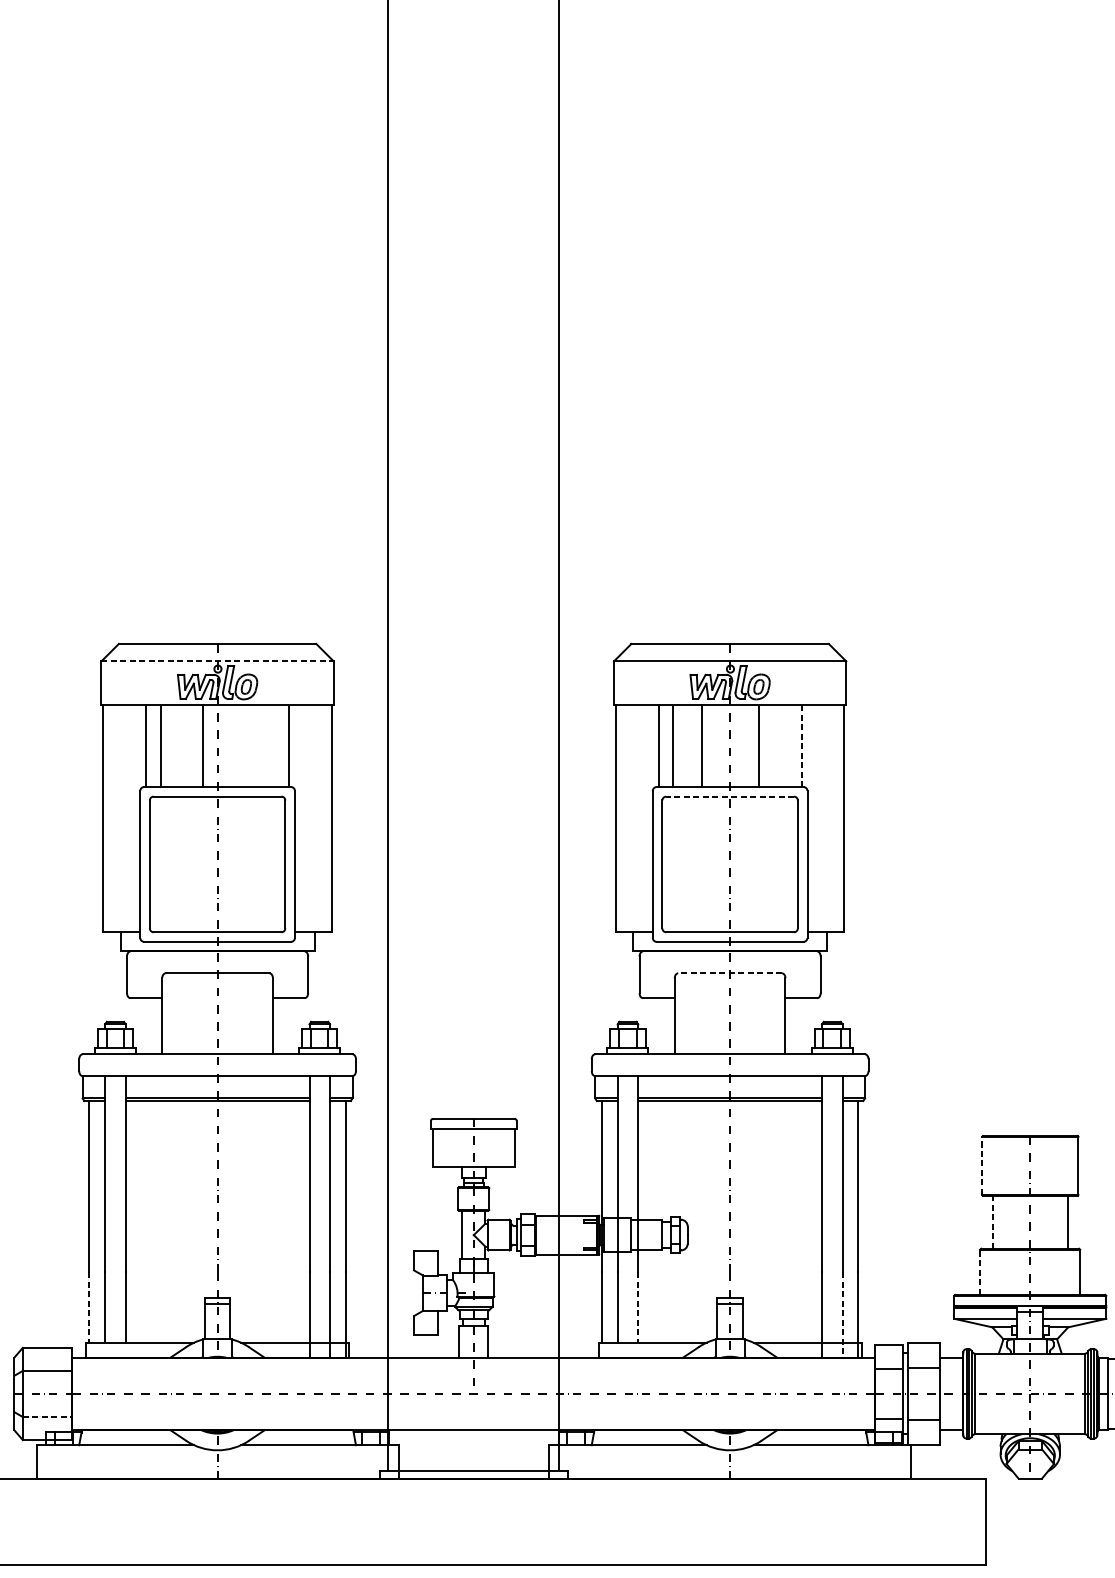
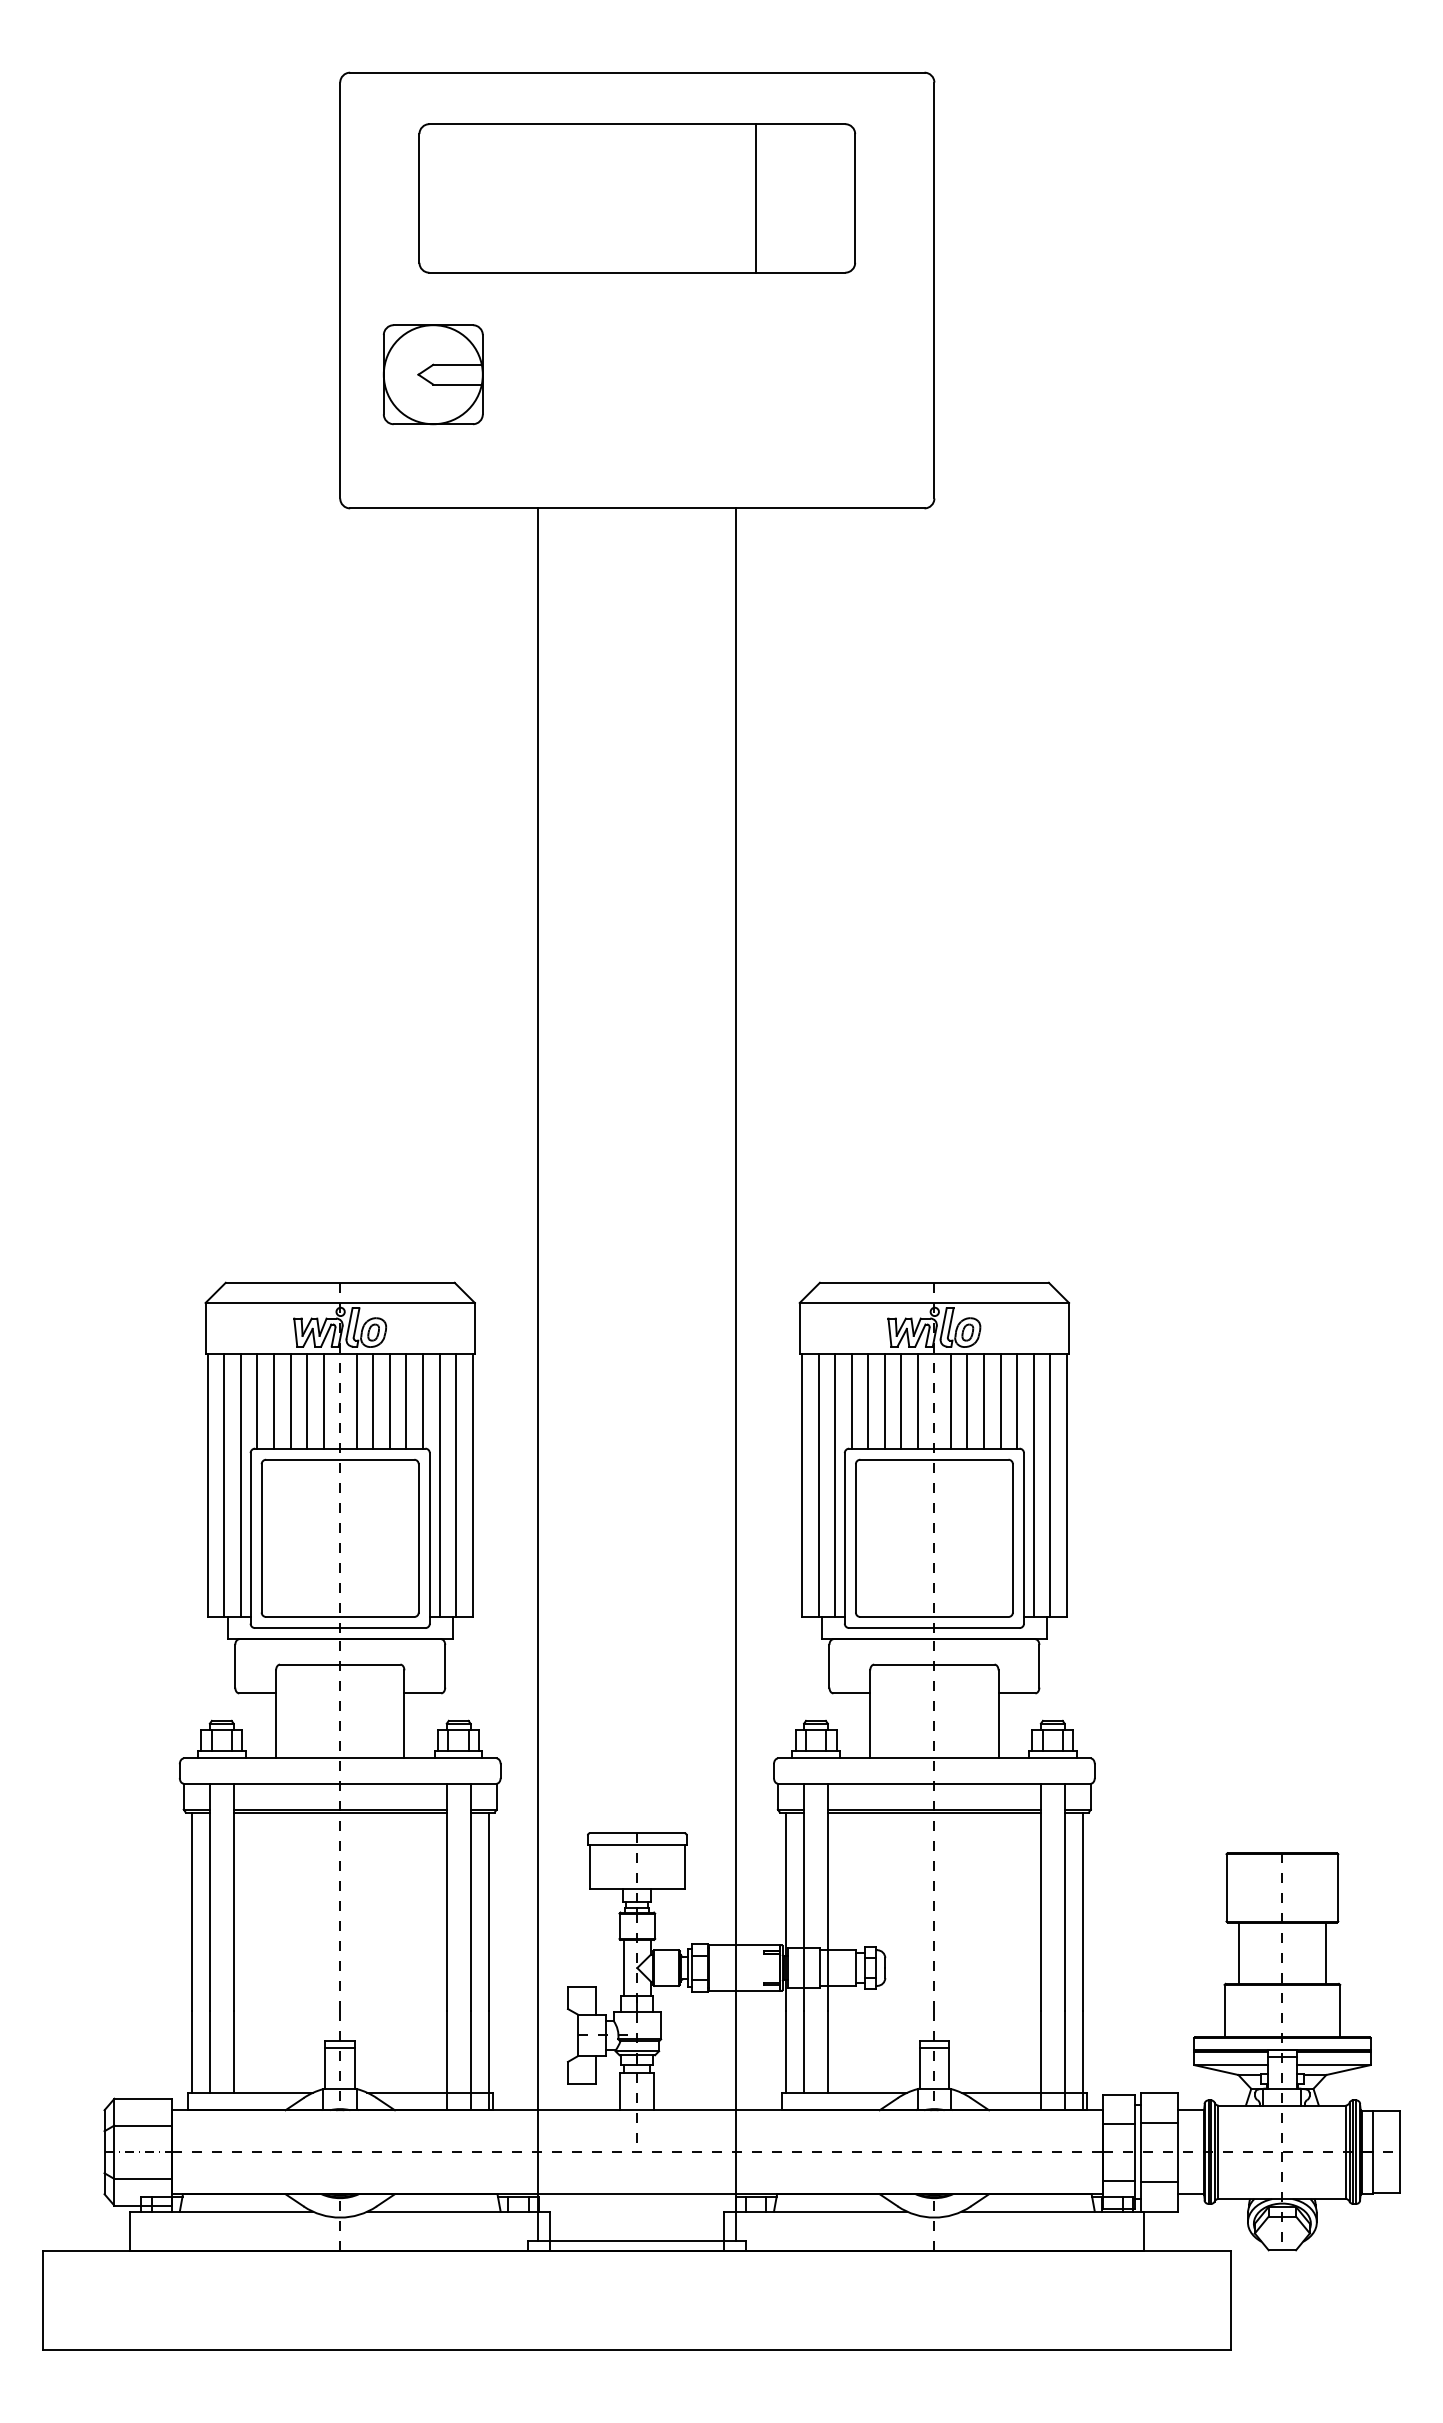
line: (217, 661) -> (340, 1303), dashed -> solid
line: (801, 745) -> (1017, 1400), dashed -> solid
line: (174, 746) -> (290, 1401), added
line: (189, 746) -> (307, 1401), added
line: (231, 746) -> (356, 1401), added
line: (246, 746) -> (373, 1401), added
line: (260, 746) -> (389, 1401), added
line: (274, 746) -> (406, 1401), added
line: (687, 746) -> (884, 1401), added
line: (715, 746) -> (917, 1401), added
line: (744, 746) -> (951, 1401), added
line: (773, 746) -> (984, 1401), added
line: (787, 746) -> (1000, 1401), added
line: (729, 796) -> (933, 1459), dashed -> solid
line: (117, 818) -> (224, 1485), added
line: (131, 818) -> (240, 1485), added
line: (303, 818) -> (439, 1485), added
line: (317, 818) -> (456, 1485), added
line: (630, 818) -> (818, 1485), added
line: (643, 818) -> (834, 1485), added
line: (815, 818) -> (1033, 1485), added
line: (830, 818) -> (1050, 1485), added
line: (729, 973) -> (933, 1664), dashed -> solid
line: (982, 1165) -> (1226, 1887), dashed -> solid
line: (992, 1222) -> (1238, 1953), dashed -> solid
line: (980, 1271) -> (1224, 2010), dashed -> solid
line: (89, 1307) -> (191, 2052), dashed -> solid
line: (637, 1307) -> (827, 2052), dashed -> solid
line: (842, 1314) -> (1064, 2060), dashed -> solid
line: (47, 1416) -> (143, 2178), dashed -> solid

